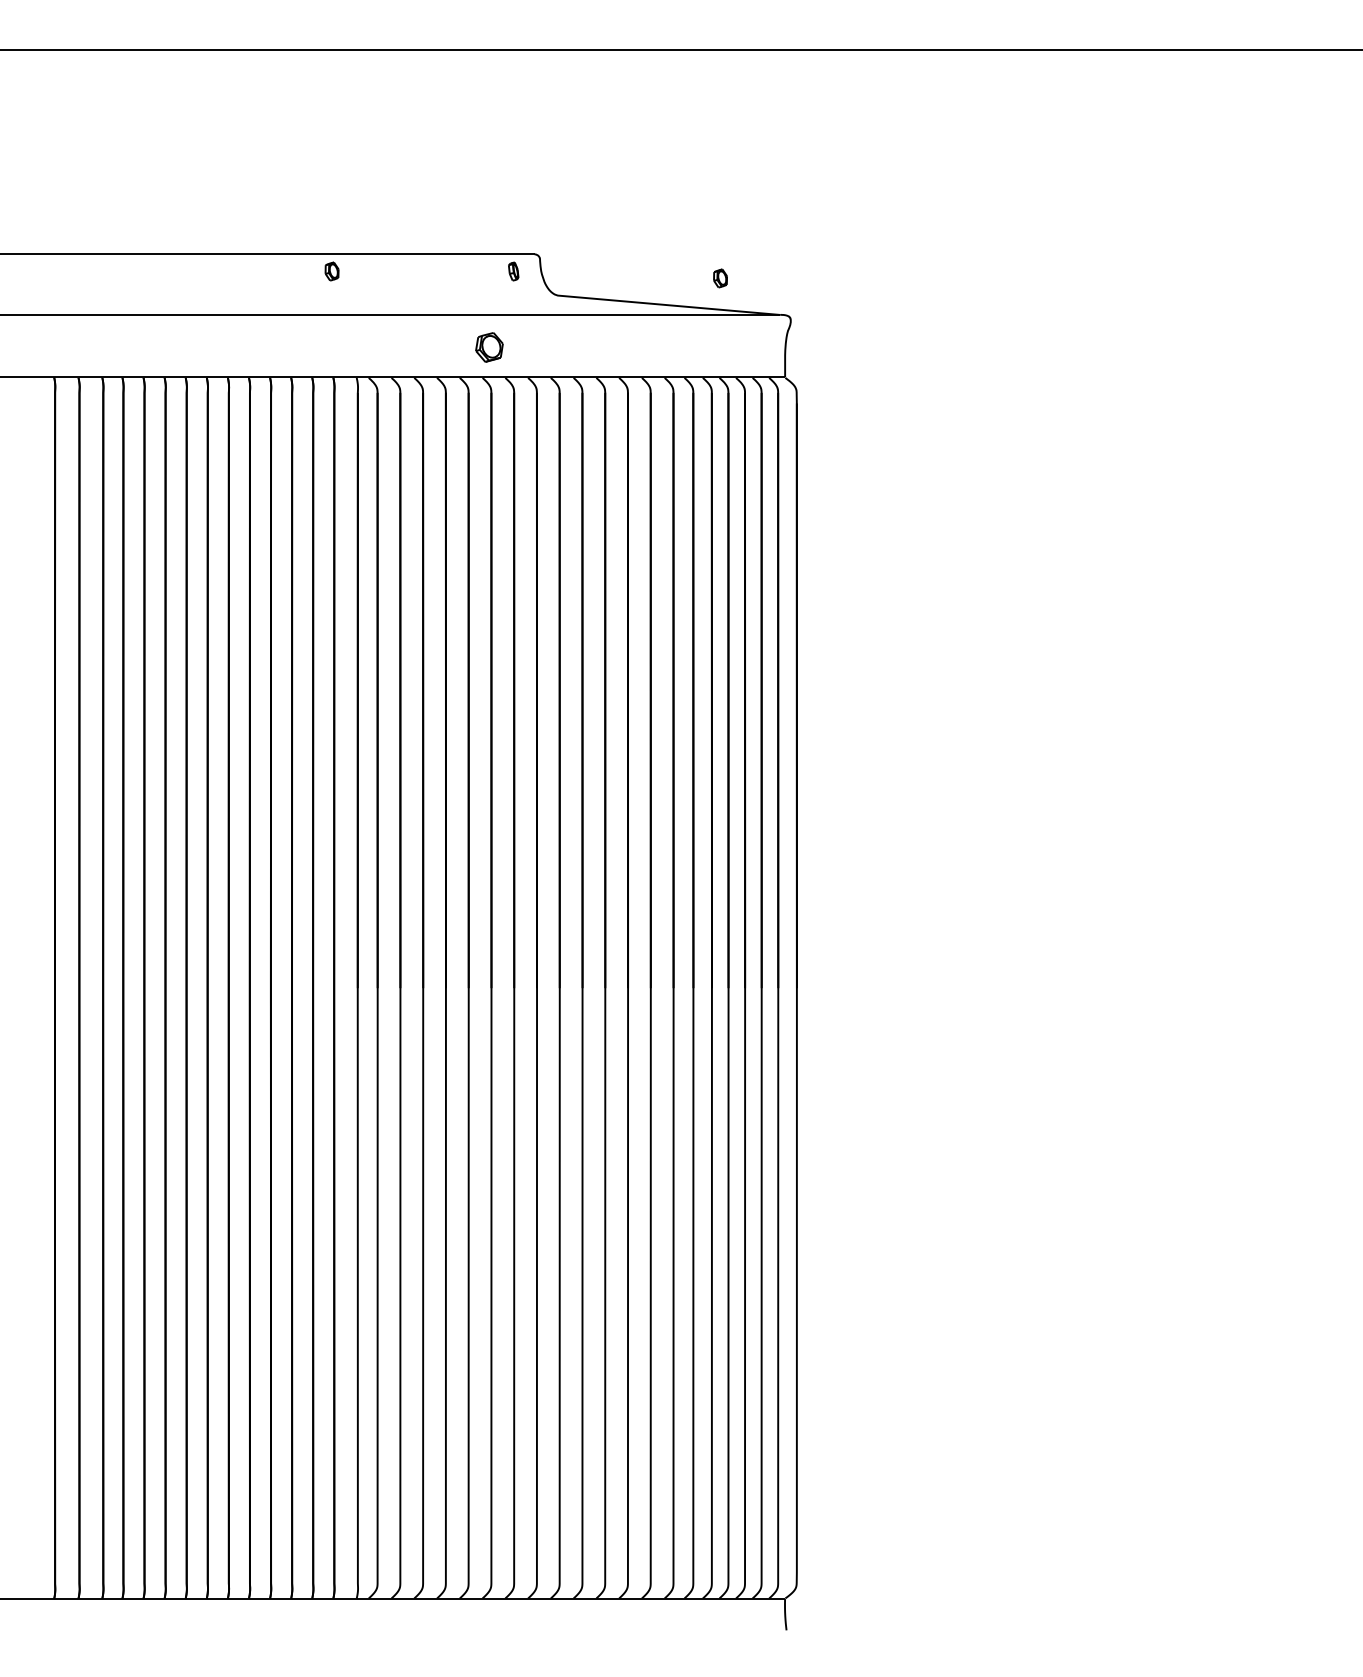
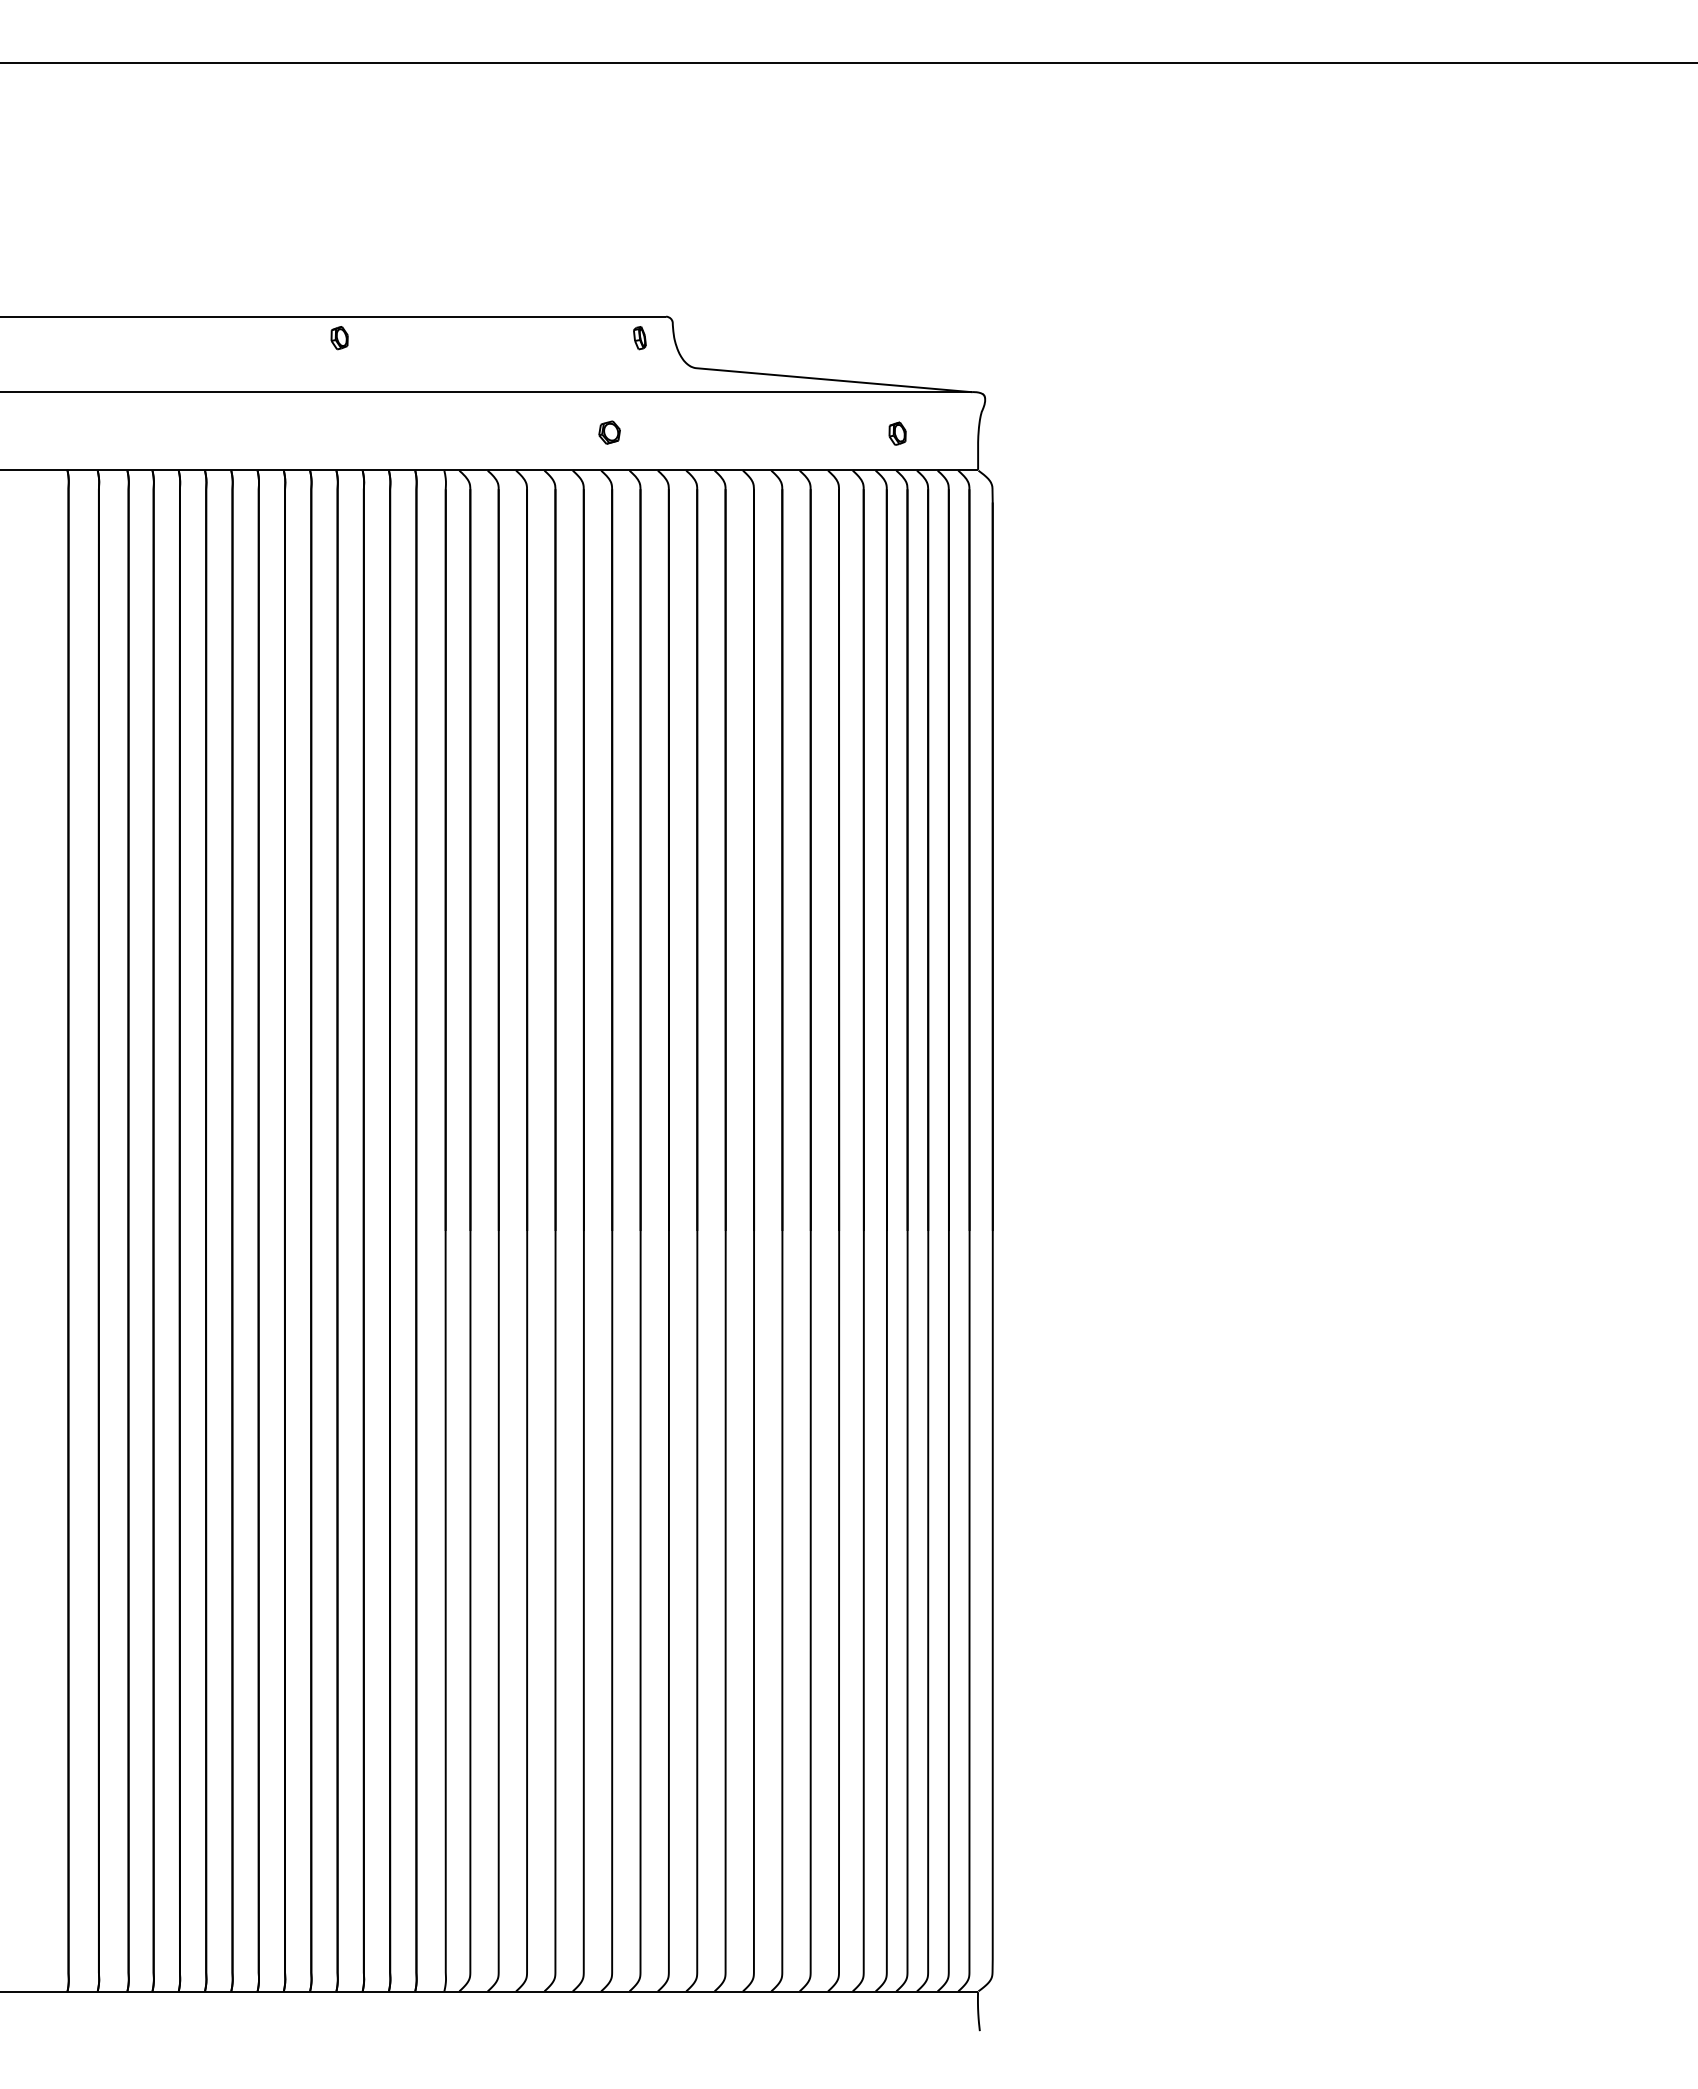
part: (331, 271) -> (339, 338), moved
part: (720, 278) -> (897, 433), moved
part: (489, 347) -> (609, 432), size x0.62

